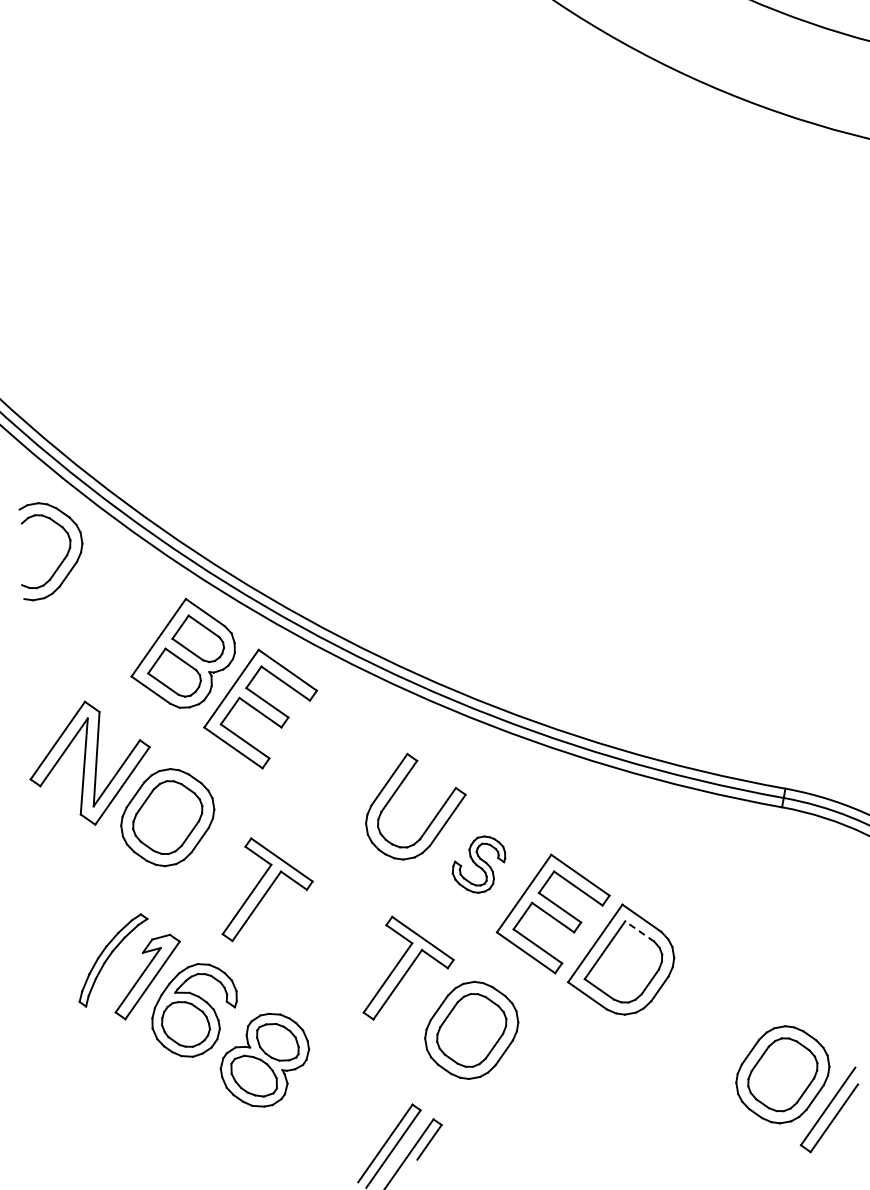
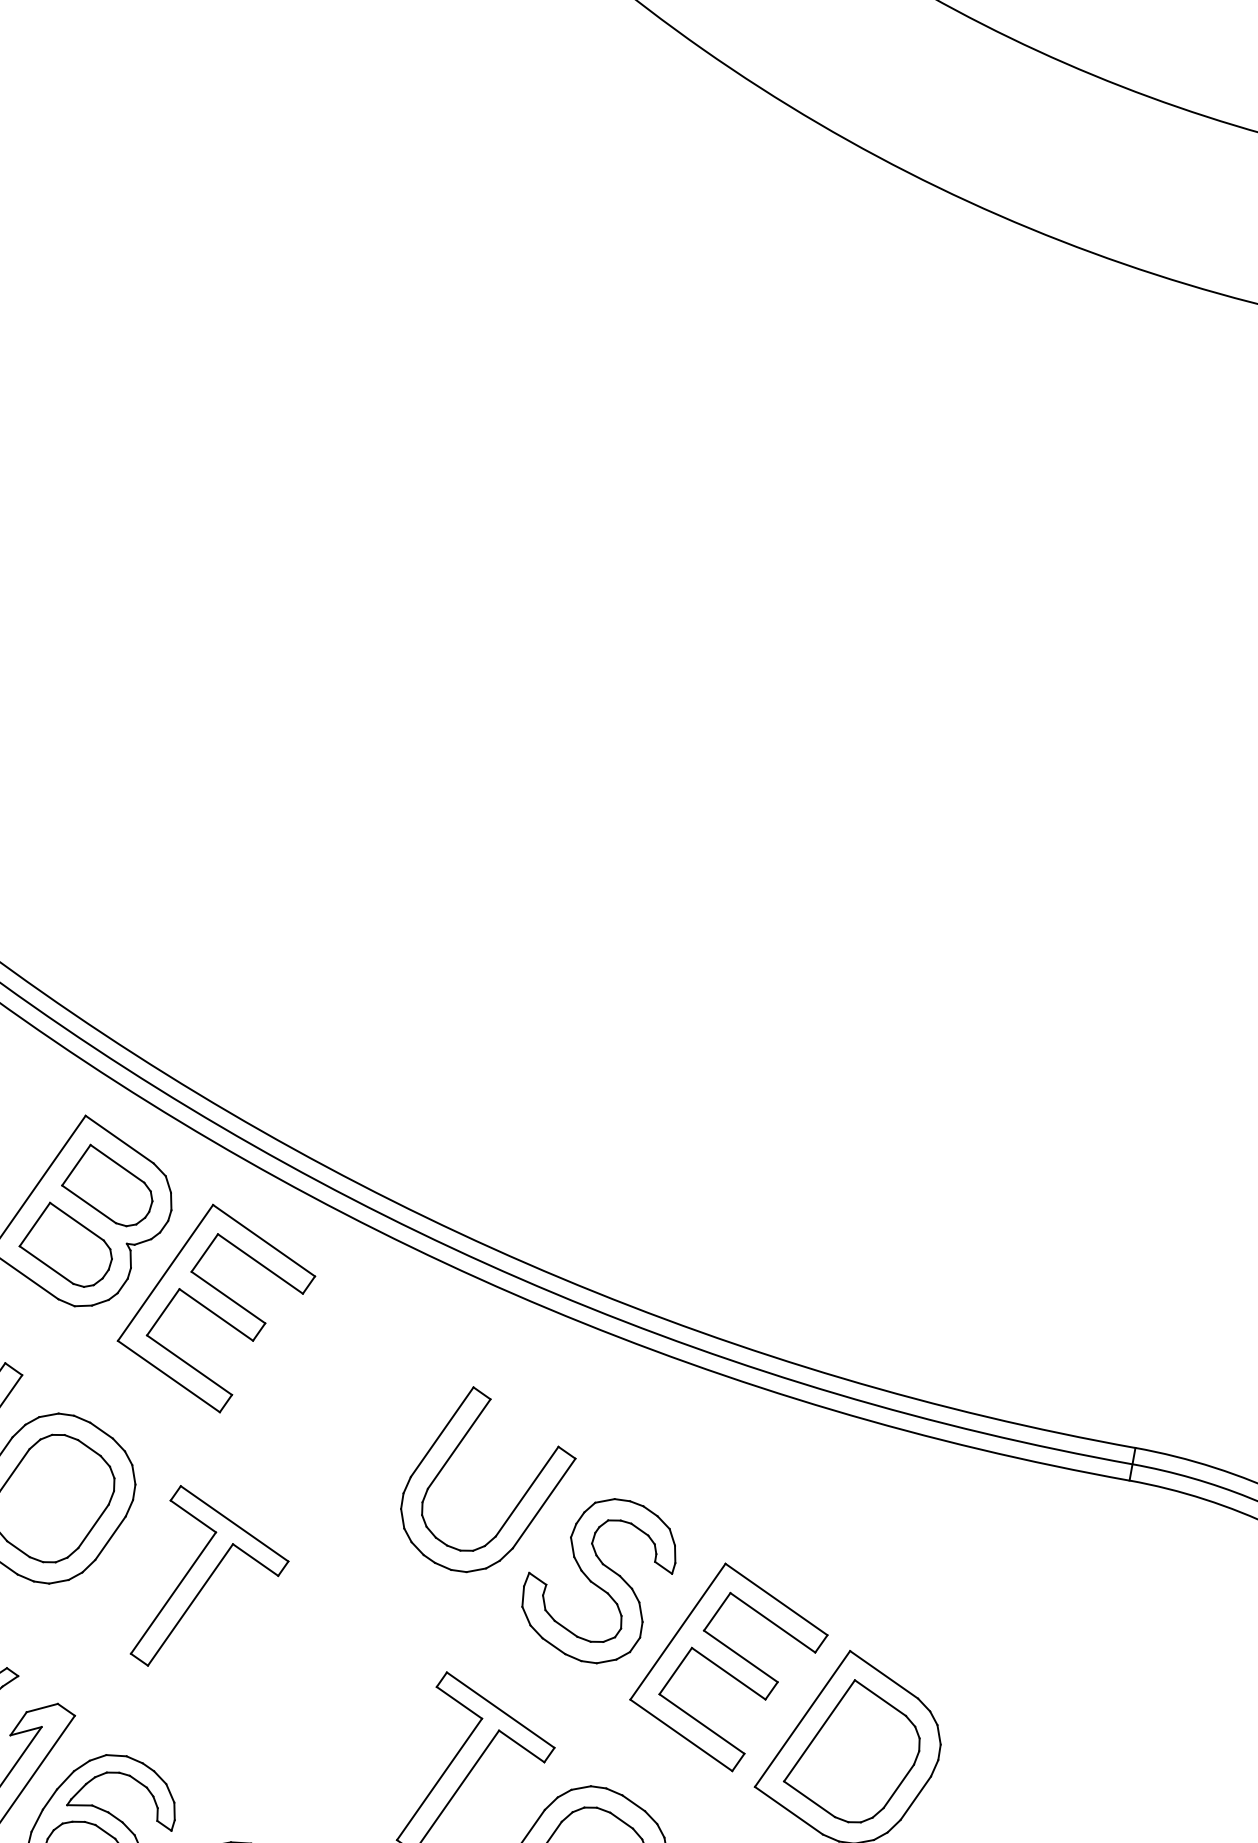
part: (478, 864) -> (598, 1580), size x1.67
part: (267, 889) -> (209, 1575), moved
line: (639, 931) -> (879, 1698), dashed -> solid

